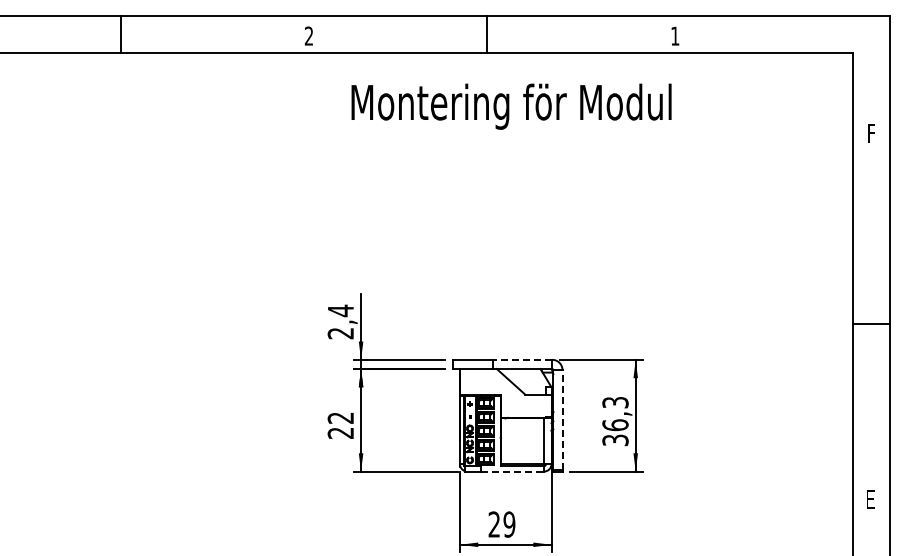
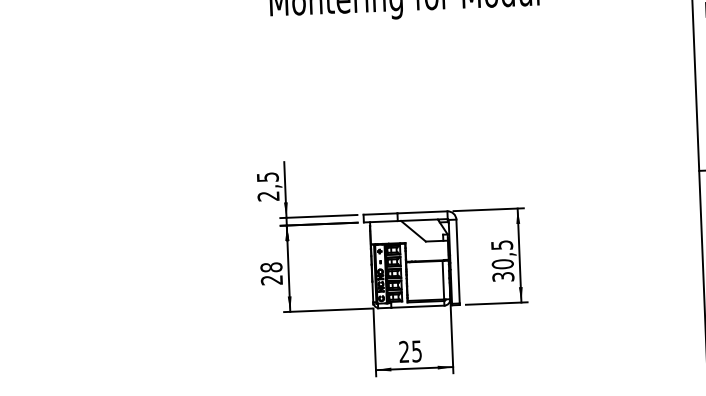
text: (341, 310) -> (268, 176), 2,4 -> 2,5
line: (522, 359) -> (422, 212), dashed -> solid
text: (615, 414) -> (502, 255), 36,3 -> 30,5
text: (340, 417) -> (271, 267), 22 -> 28
line: (562, 419) -> (458, 261), dashed -> solid
line: (512, 471) -> (417, 306), dashed -> solid
text: (509, 524) -> (416, 351), 29 -> 25

